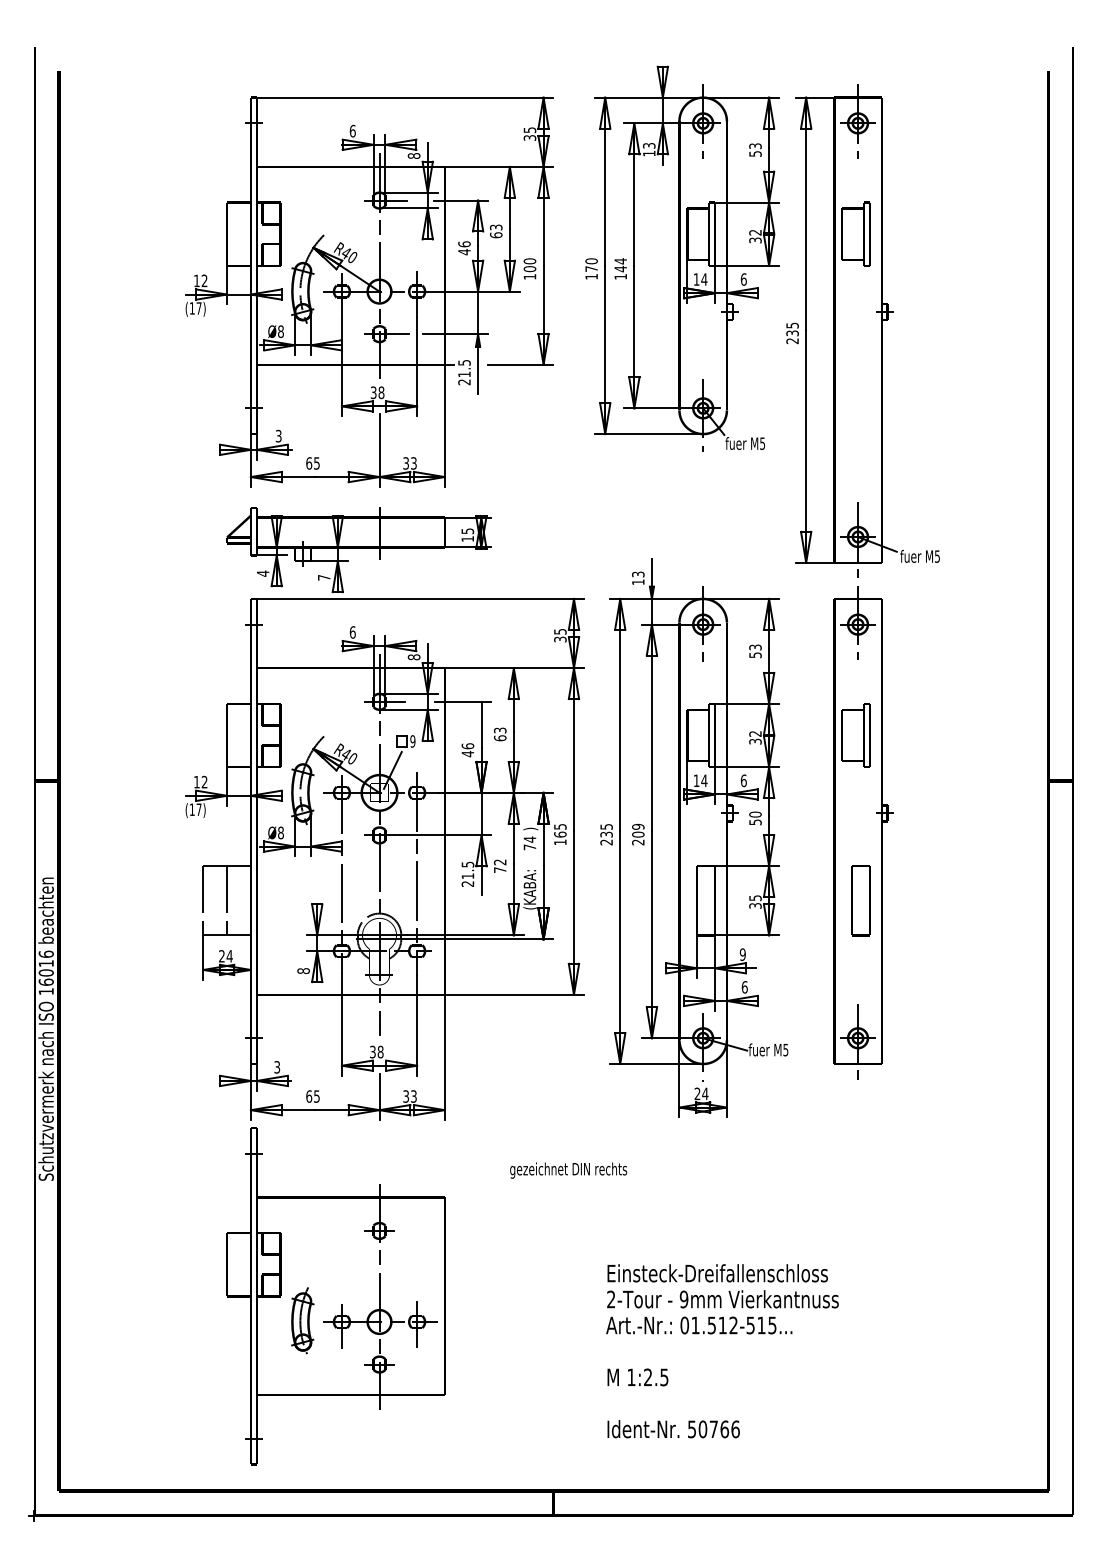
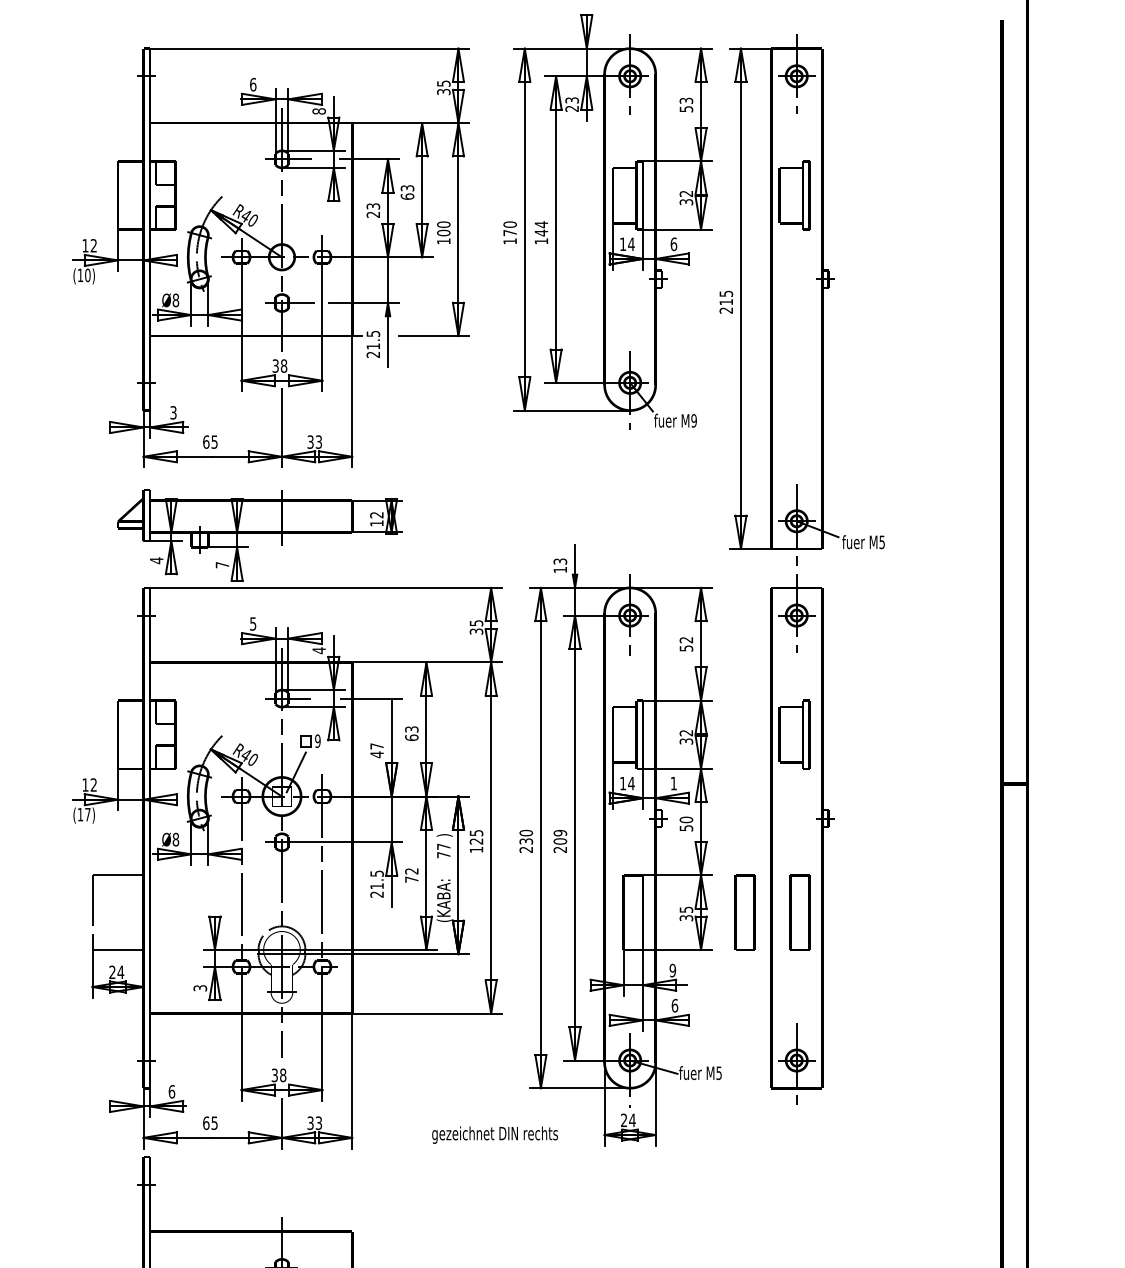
text: (649, 153) -> (572, 108), 13 -> 23
text: (464, 248) -> (373, 210), 46 -> 23
text: (198, 308) -> (87, 275), (17) -> (10)
text: (792, 333) -> (726, 302), 235 -> 215
text: (762, 443) -> (693, 420), M5 -> M9
text: (467, 531) -> (376, 515), 15 -> 12
text: (352, 632) -> (252, 624), 6 -> 5
text: (755, 647) -> (686, 640), 53 -> 52
text: (413, 657) -> (318, 650), 8 -> 4
text: (467, 746) -> (376, 746), 46 -> 47
text: (743, 780) -> (673, 783), 6 -> 1
text: (606, 826) -> (526, 832), 235 -> 230
text: (560, 834) -> (476, 841), 165 -> 125
text: (529, 839) -> (443, 846), 74 -> 77
line: (227, 900) -> (118, 912), removed
part: (809, 900) -> (744, 912), added
text: (303, 971) -> (200, 988), 8 -> 3
text: (277, 1067) -> (172, 1091), 3 -> 6
text: (568, 1170) -> (494, 1135), moved

